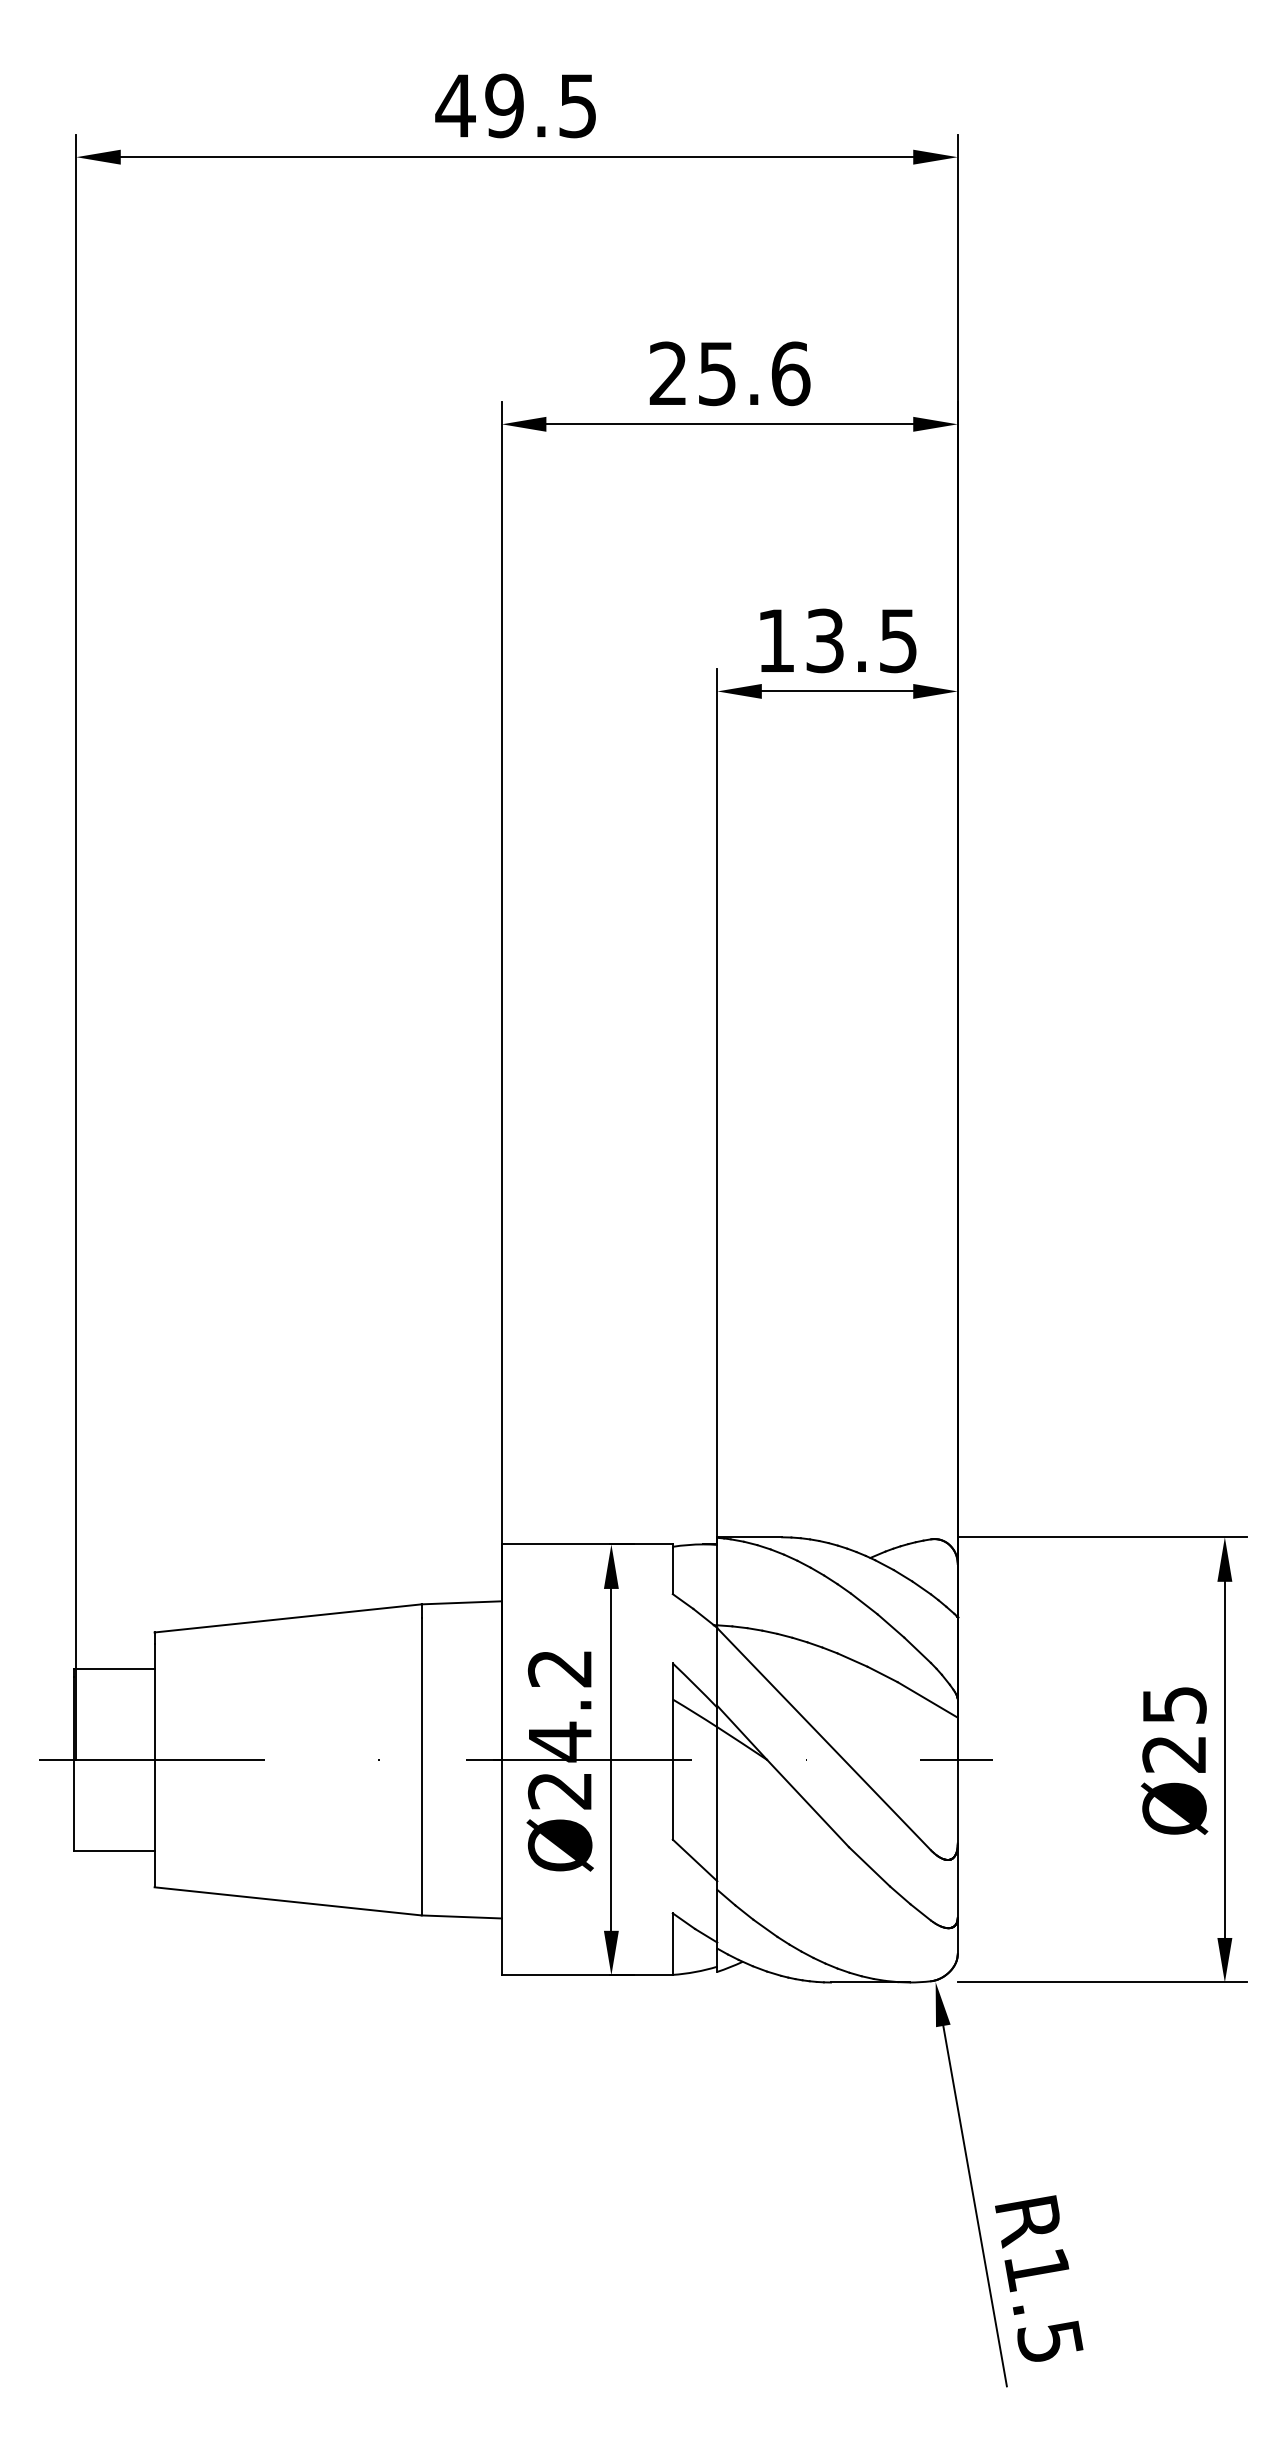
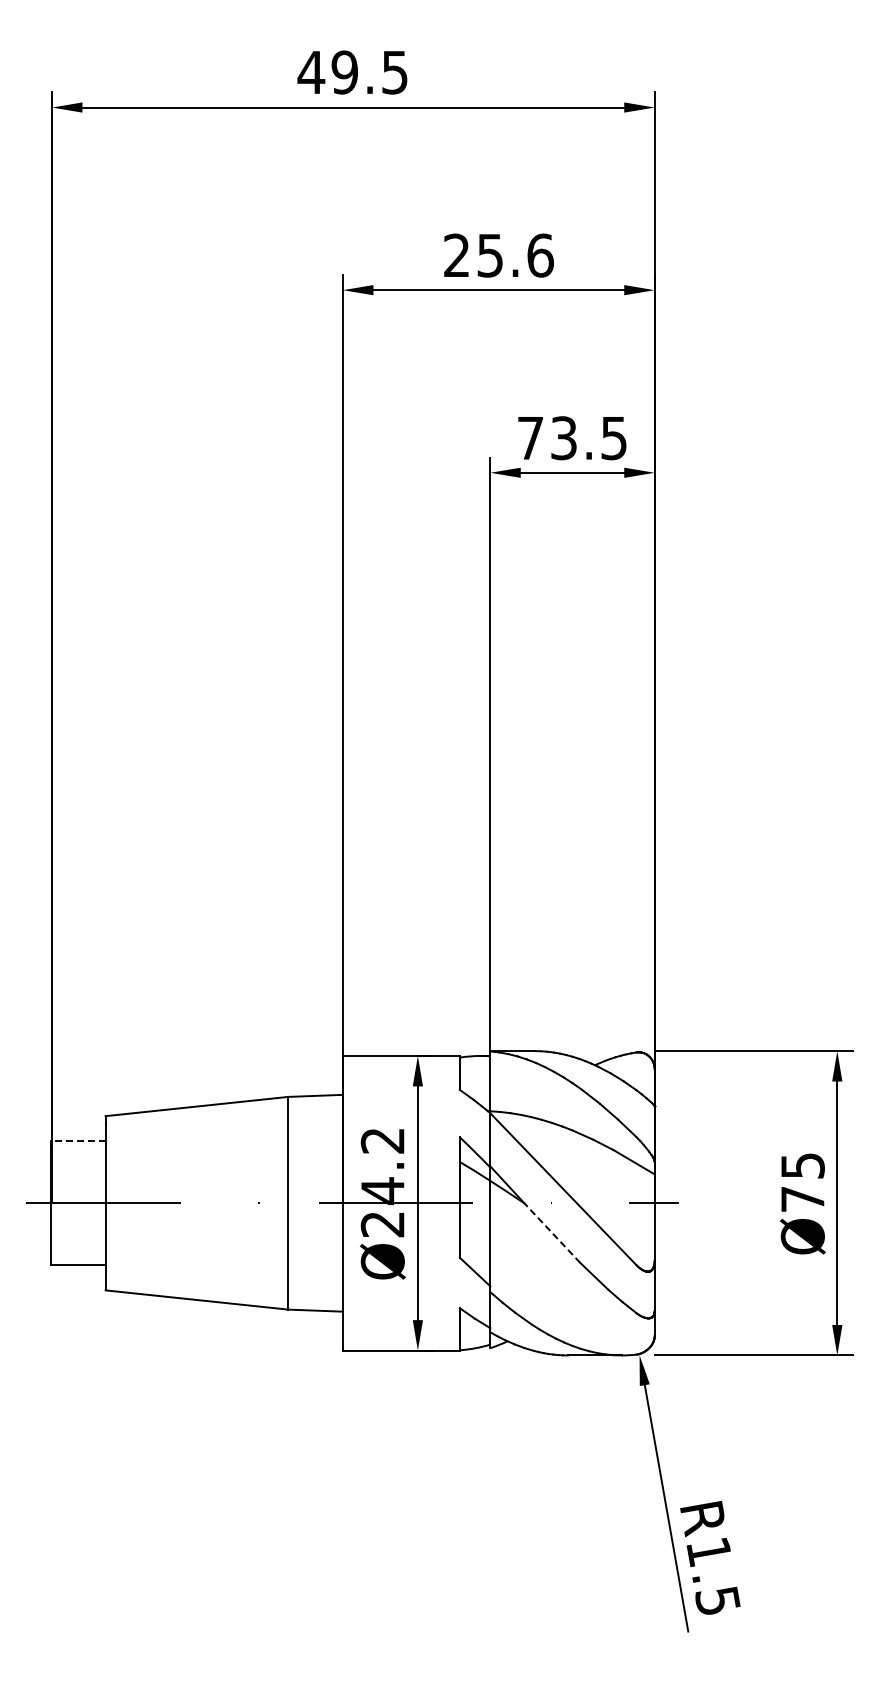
text: (776, 641) -> (530, 438), 13.5 -> 73.5
line: (113, 1669) -> (77, 1141), solid -> dashed
text: (1173, 1754) -> (802, 1199), Ø25 -> Ø75
line: (808, 1804) -> (552, 1233), solid -> dashed

